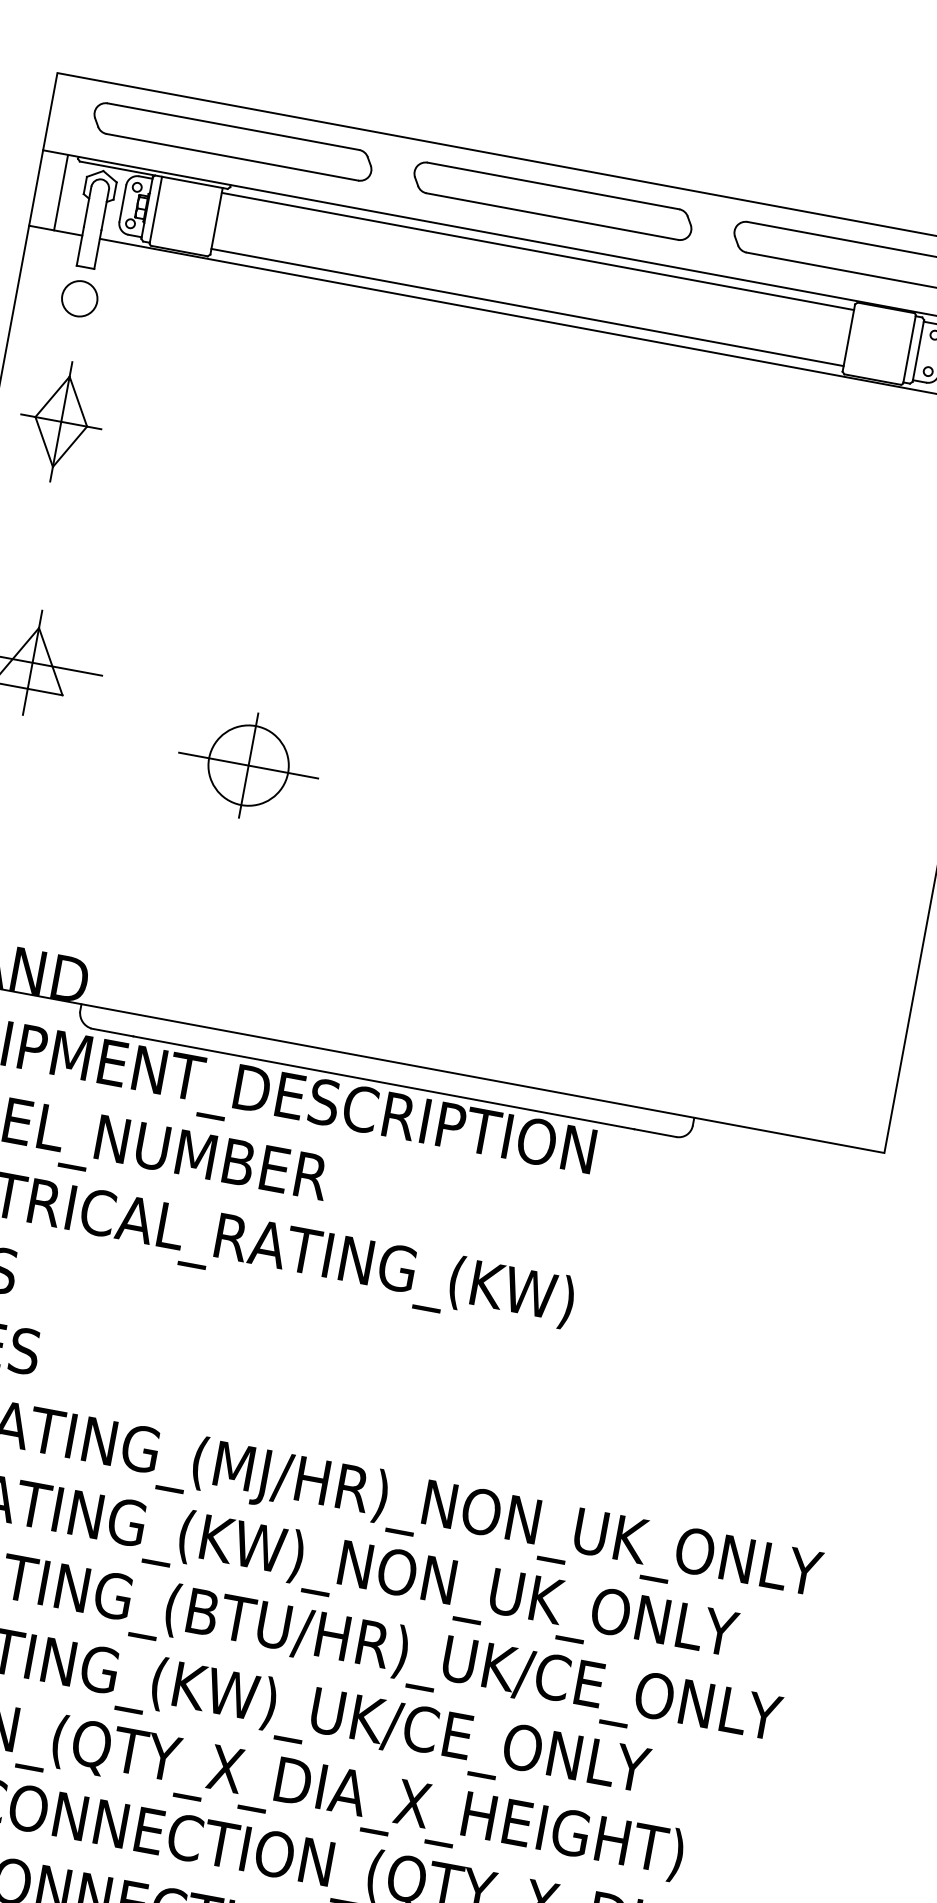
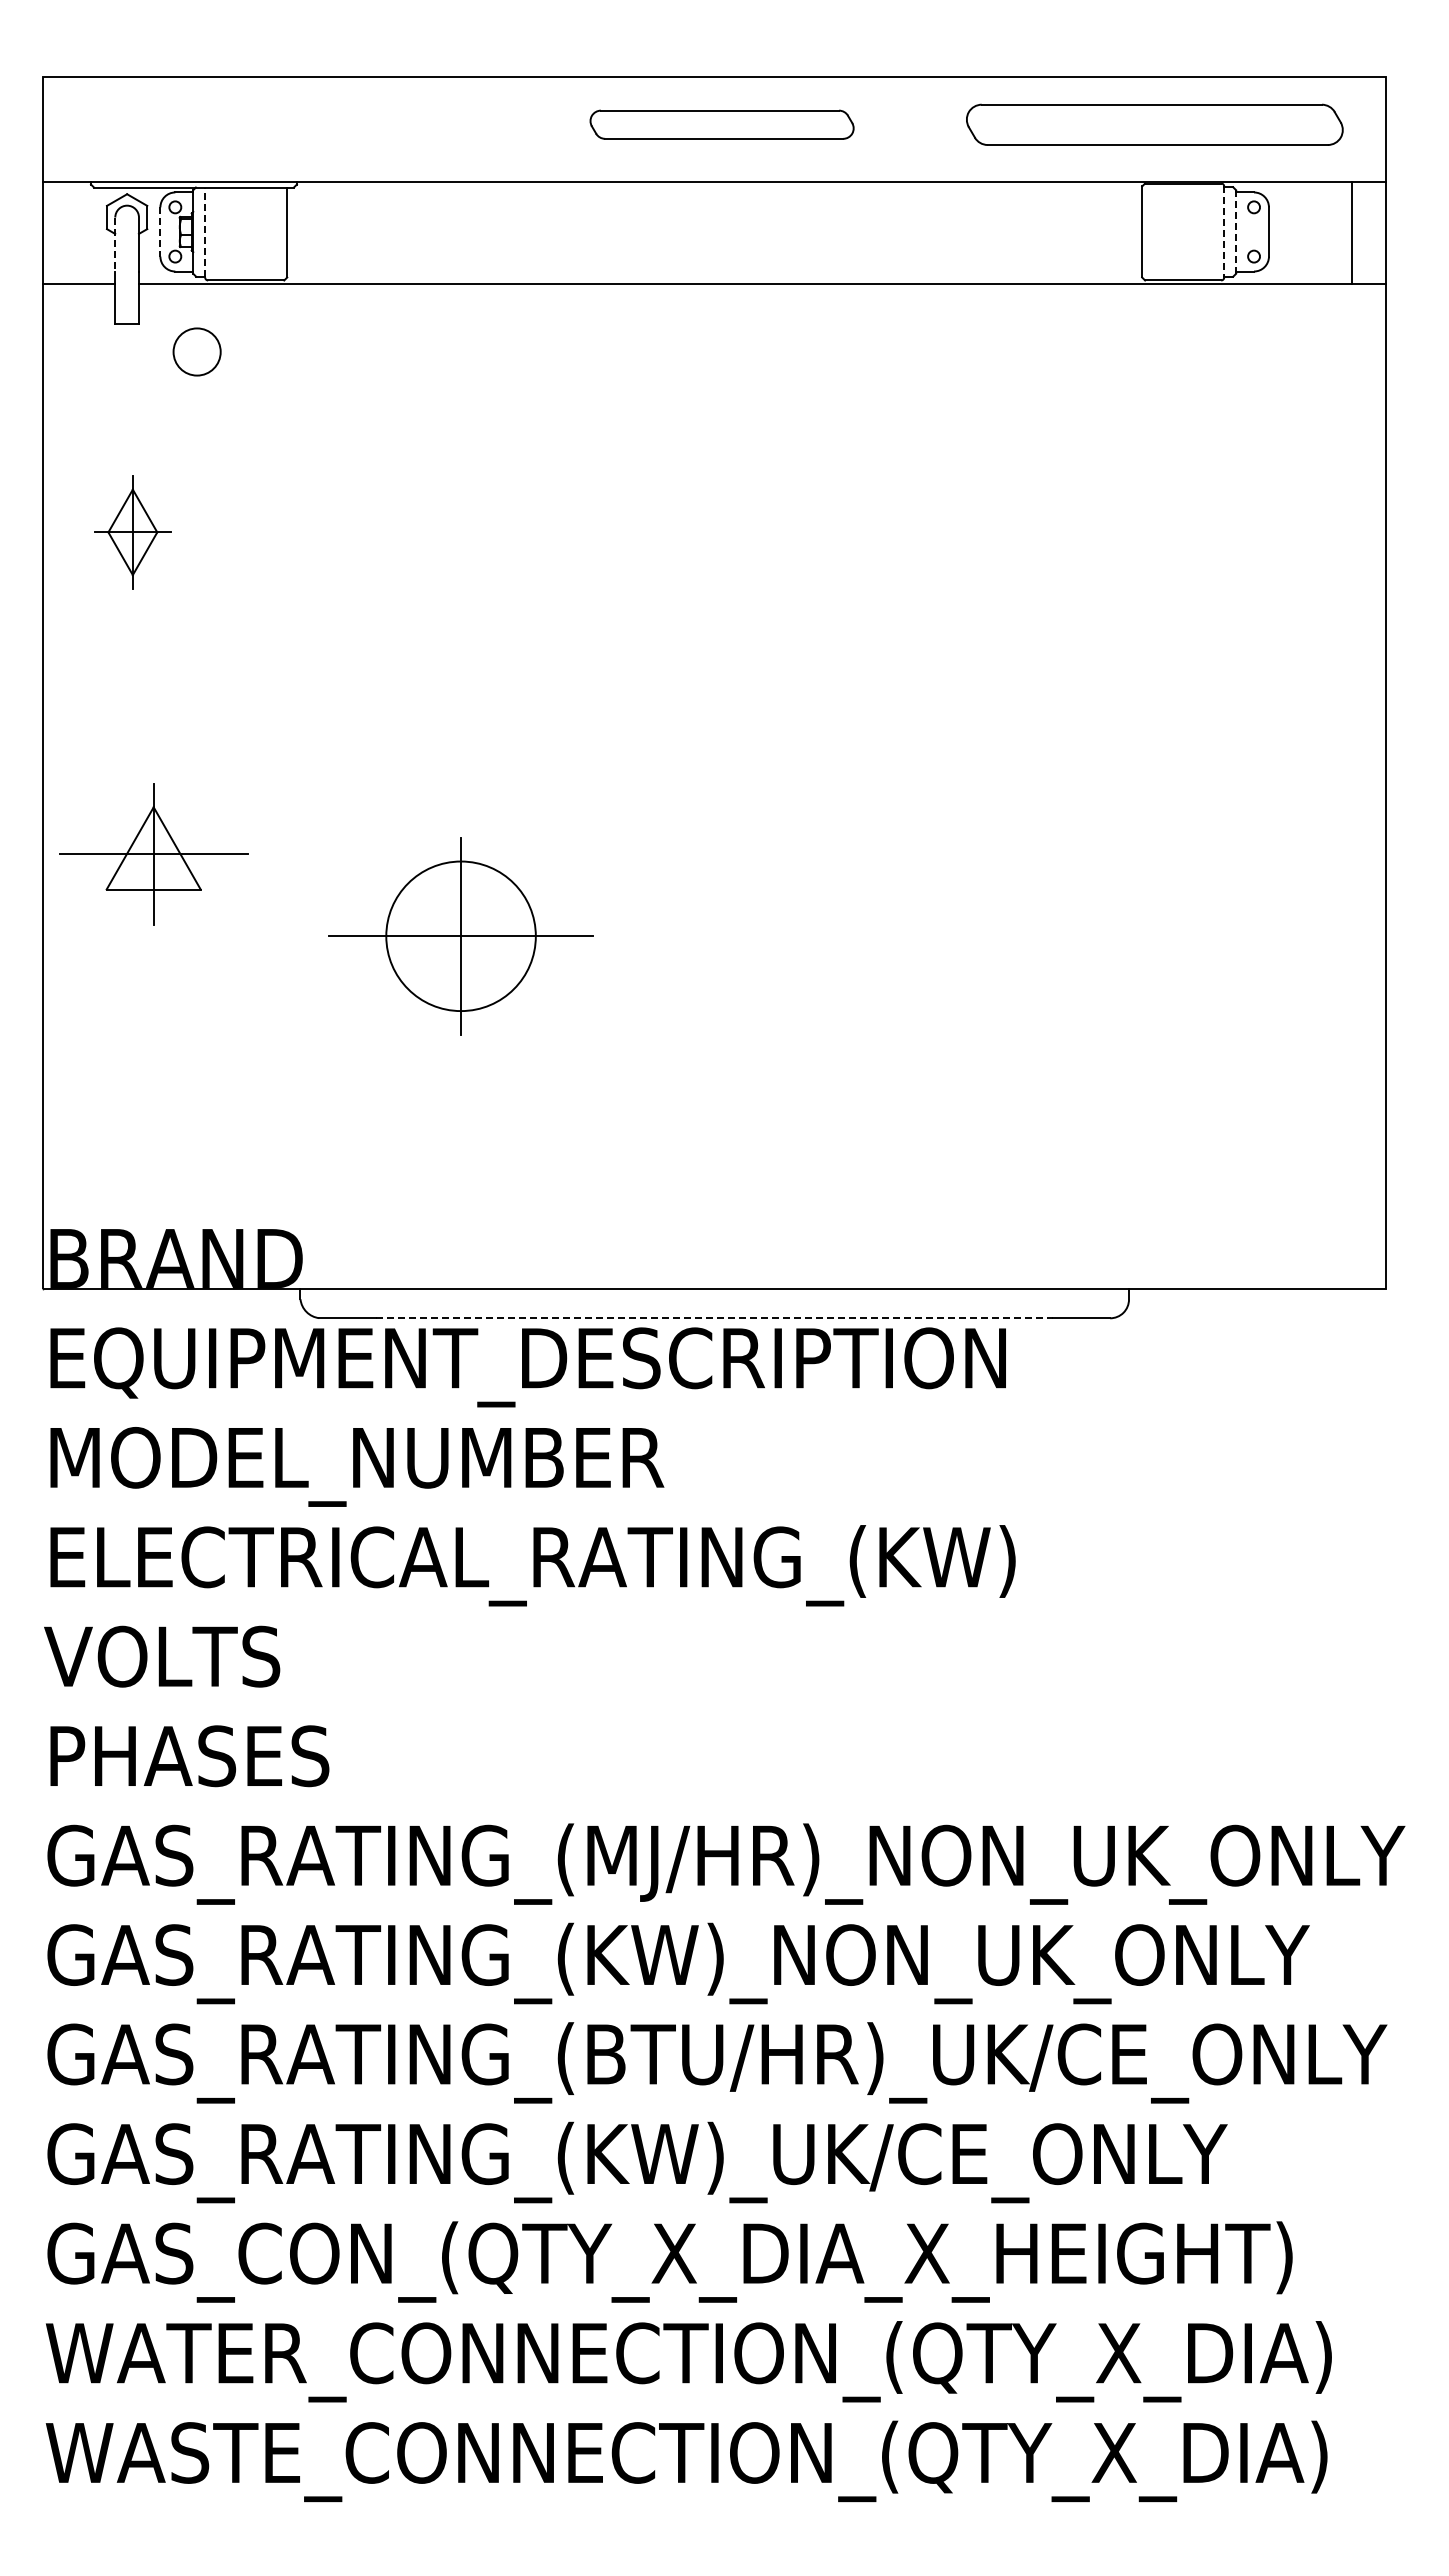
part: (233, 141) -> (289, 124), removed
line: (61, 192) -> (77, 232), removed
part: (552, 200) -> (721, 124), size x0.7
line: (122, 203) -> (160, 231), solid -> dashed
line: (87, 207) -> (115, 245), solid -> dashed
line: (156, 210) -> (205, 232), solid -> dashed
line: (537, 251) -> (714, 194), removed
circle: (79, 298) -> (196, 351), moved
line: (527, 307) -> (714, 269), removed
line: (909, 349) -> (1224, 231), solid -> dashed
line: (918, 350) -> (1236, 231), solid -> dashed
part: (61, 421) -> (132, 532), size x0.7
part: (248, 765) -> (460, 936), size x1.4
line: (383, 1082) -> (714, 1318), solid -> dashed

